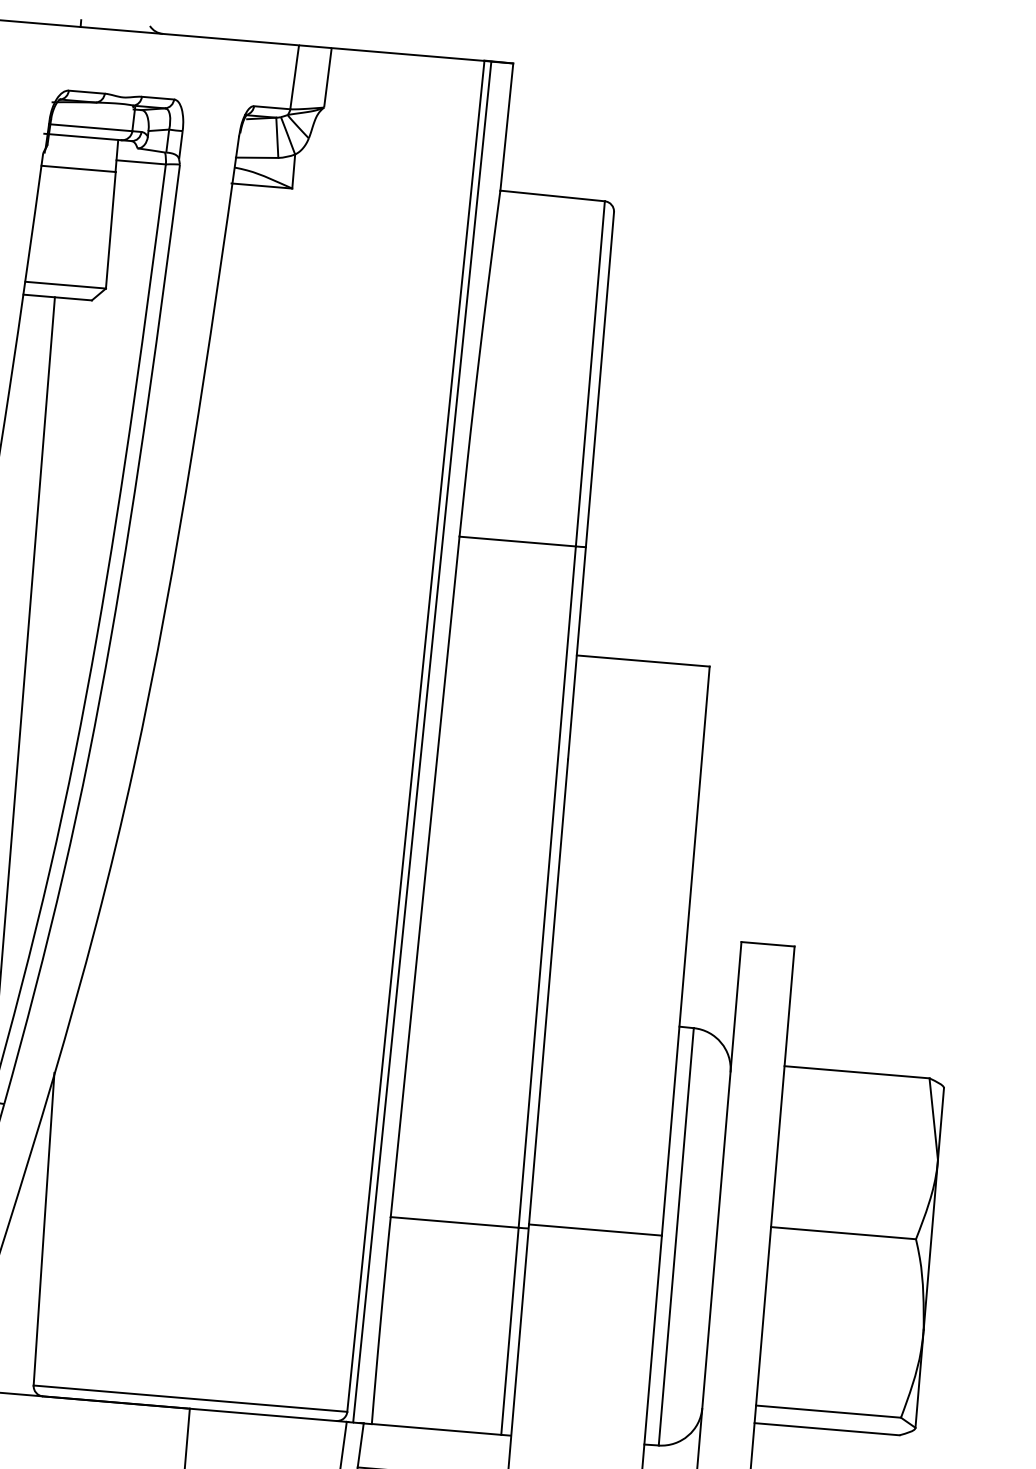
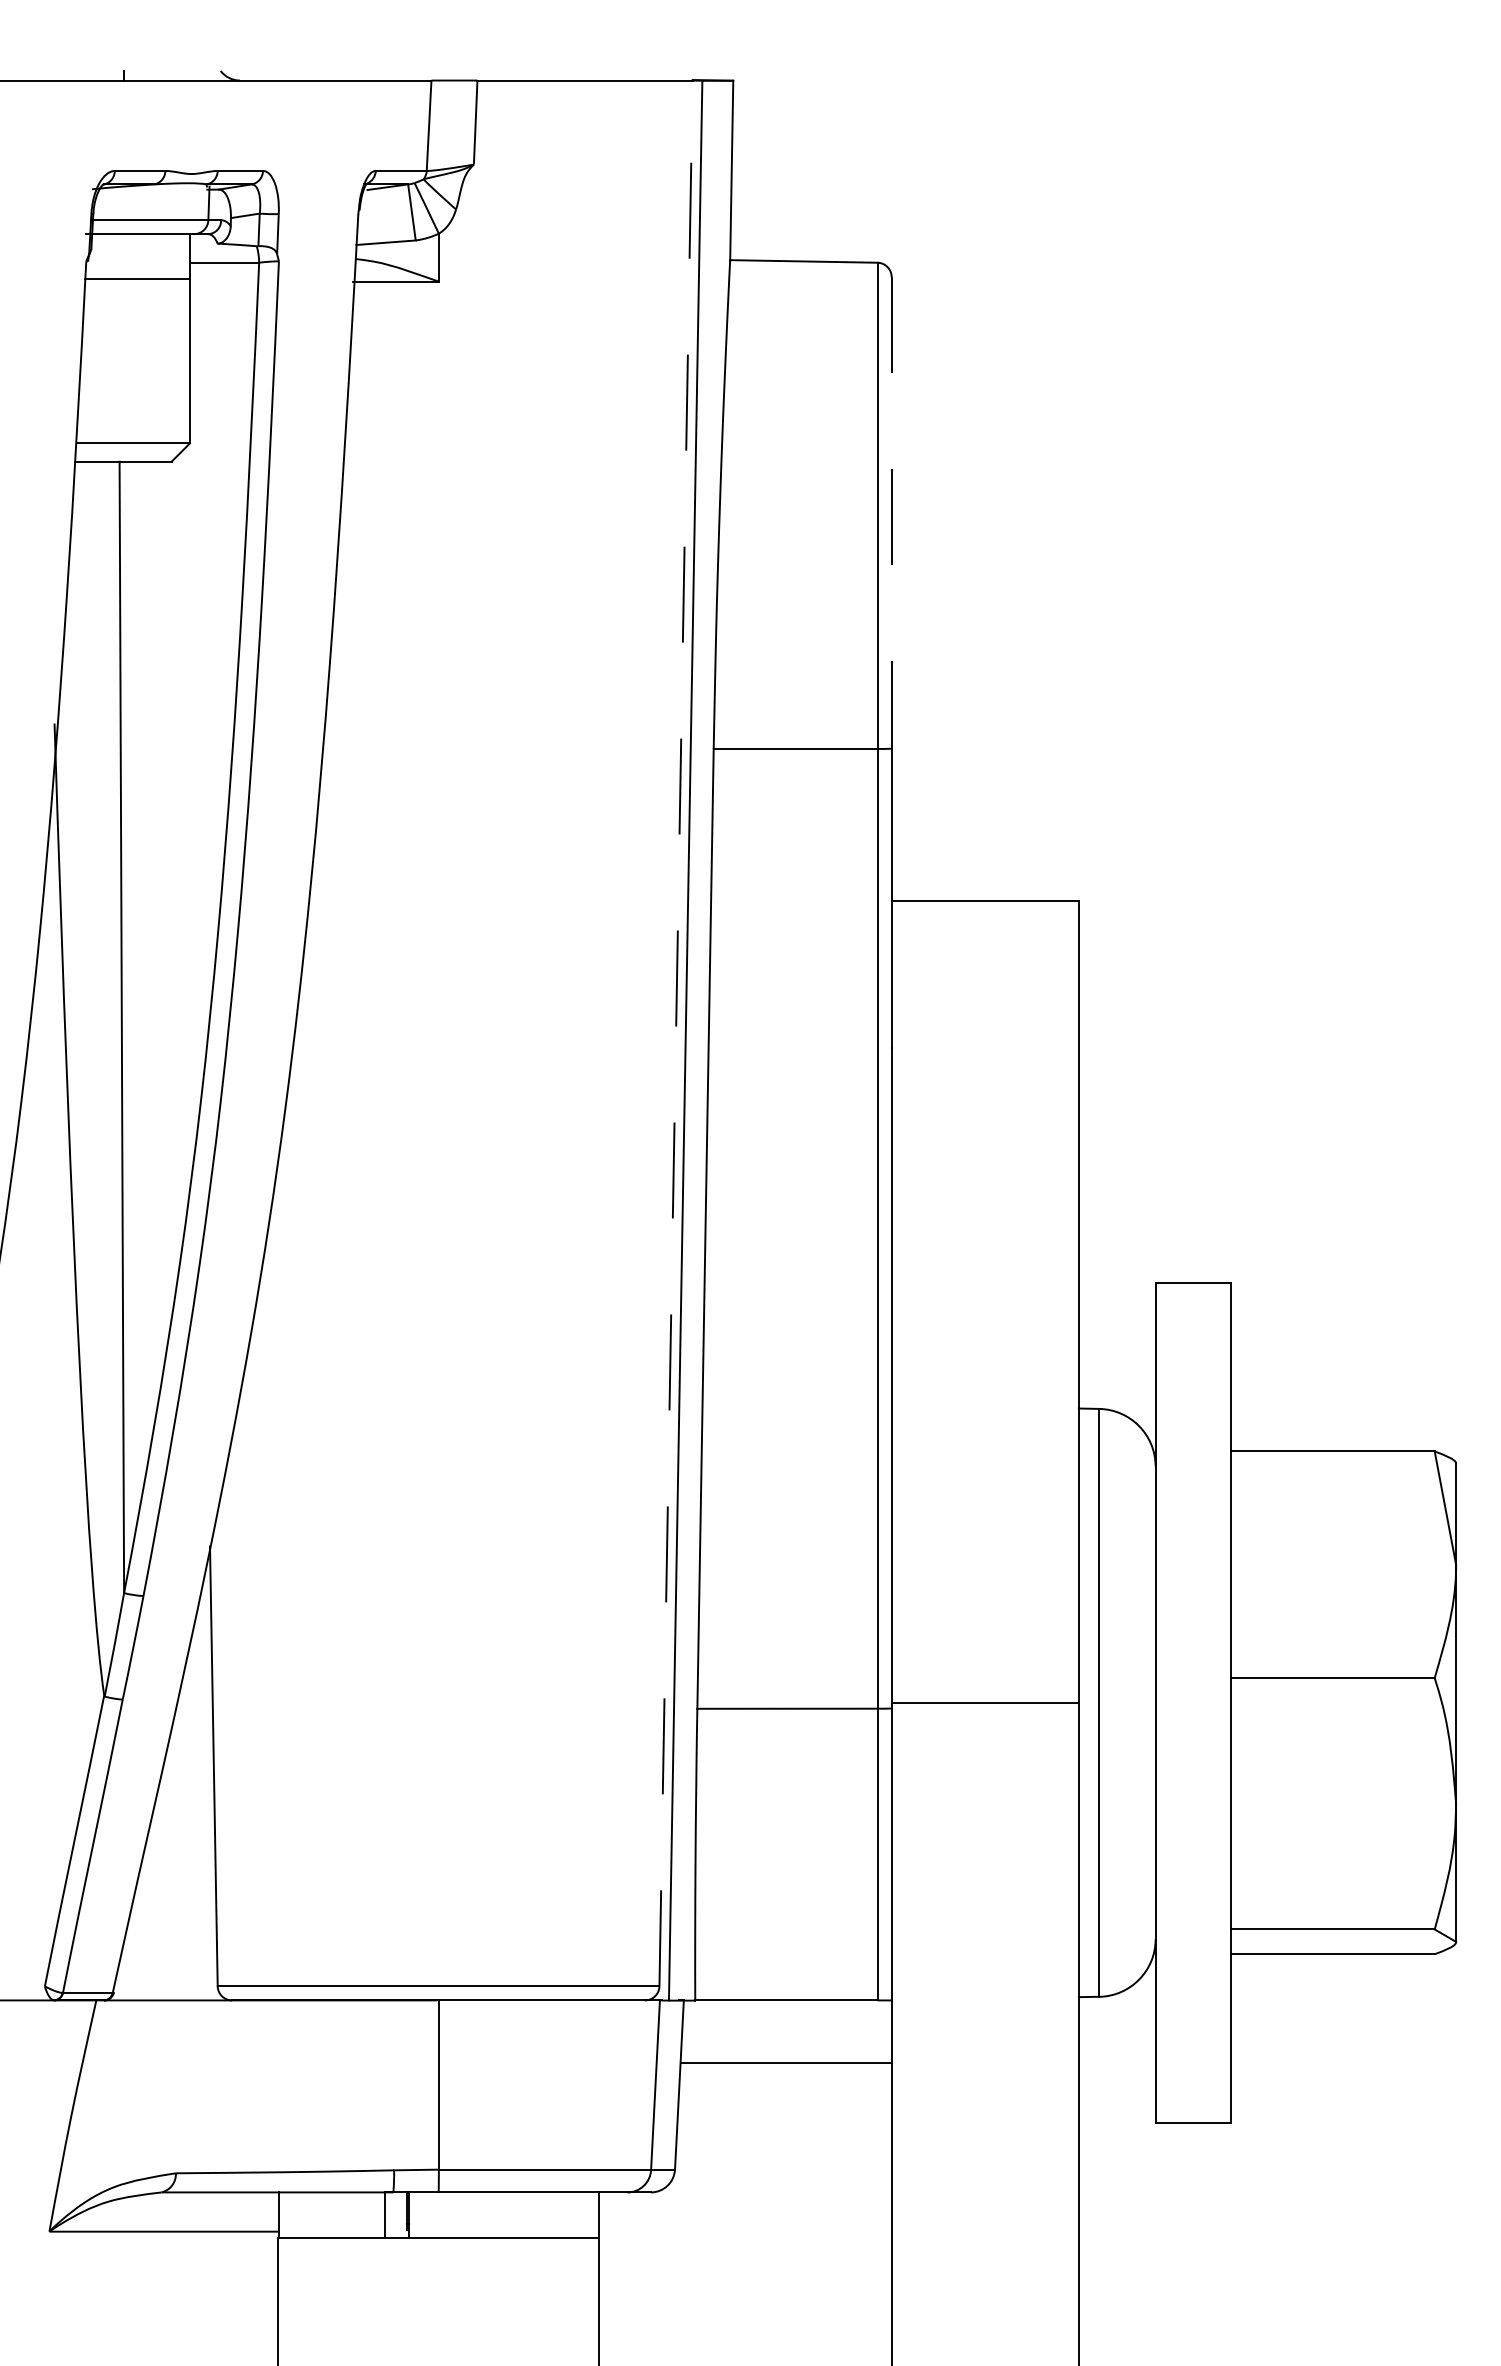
line: (599, 379) -> (891, 512), solid -> dashed
line: (416, 735) -> (676, 1032), solid -> dashed

